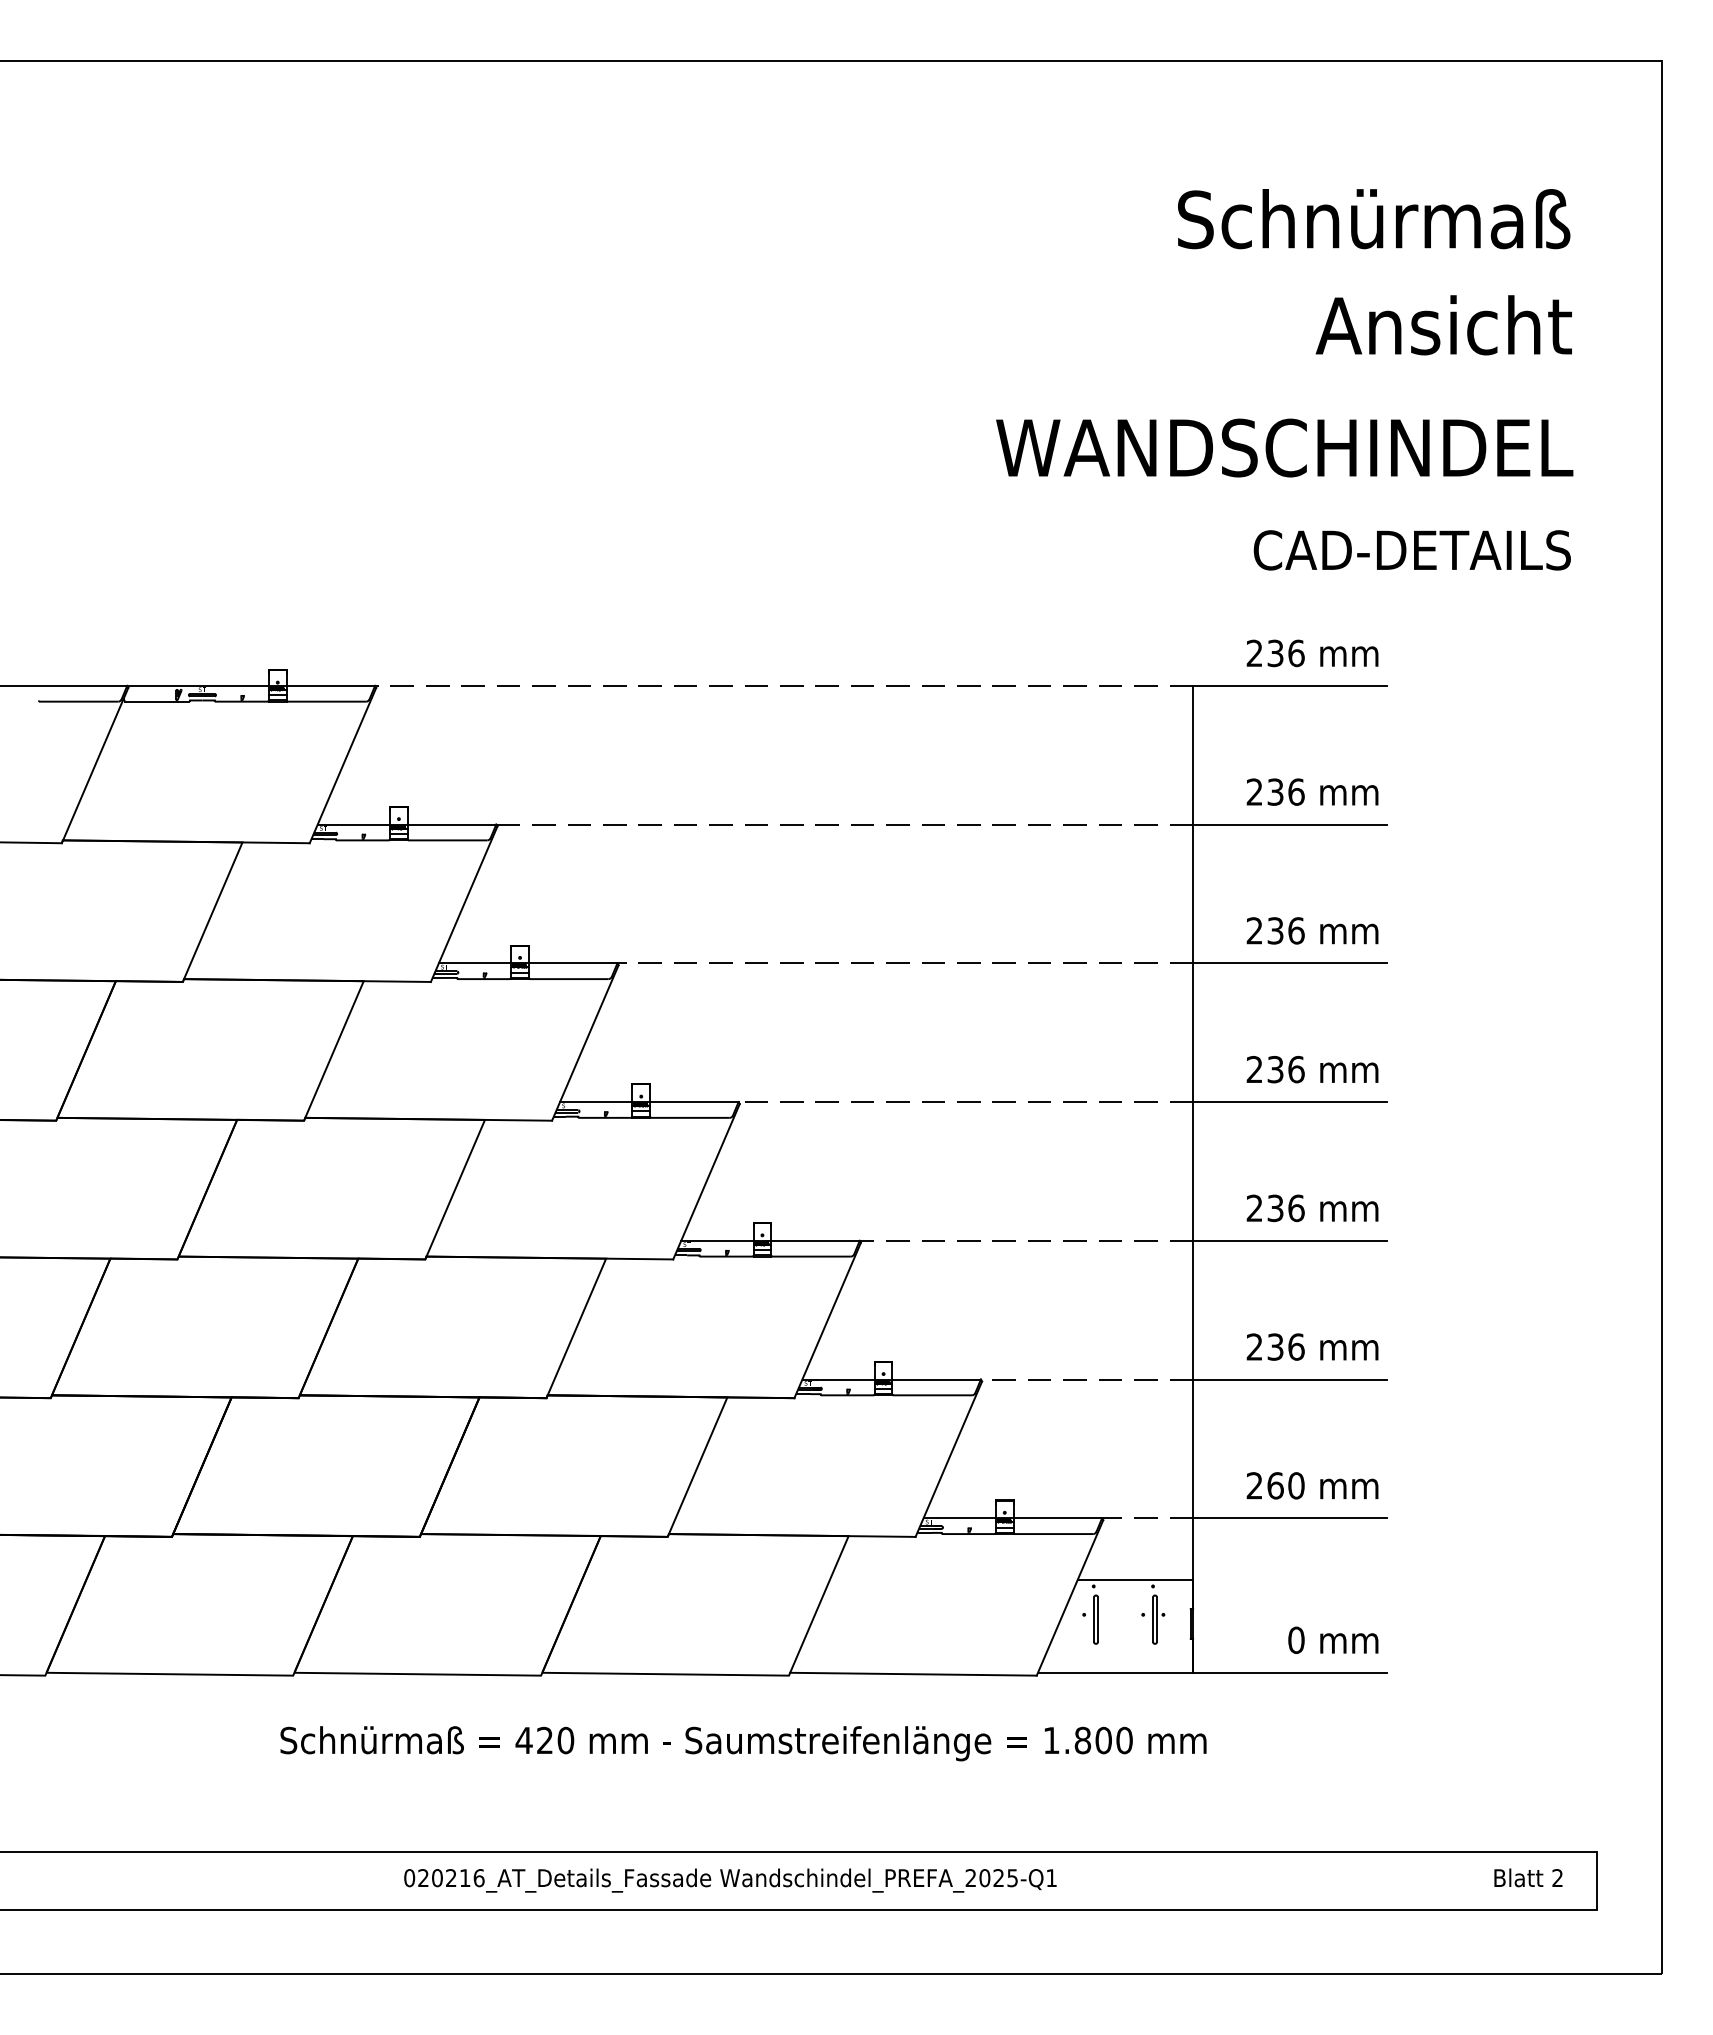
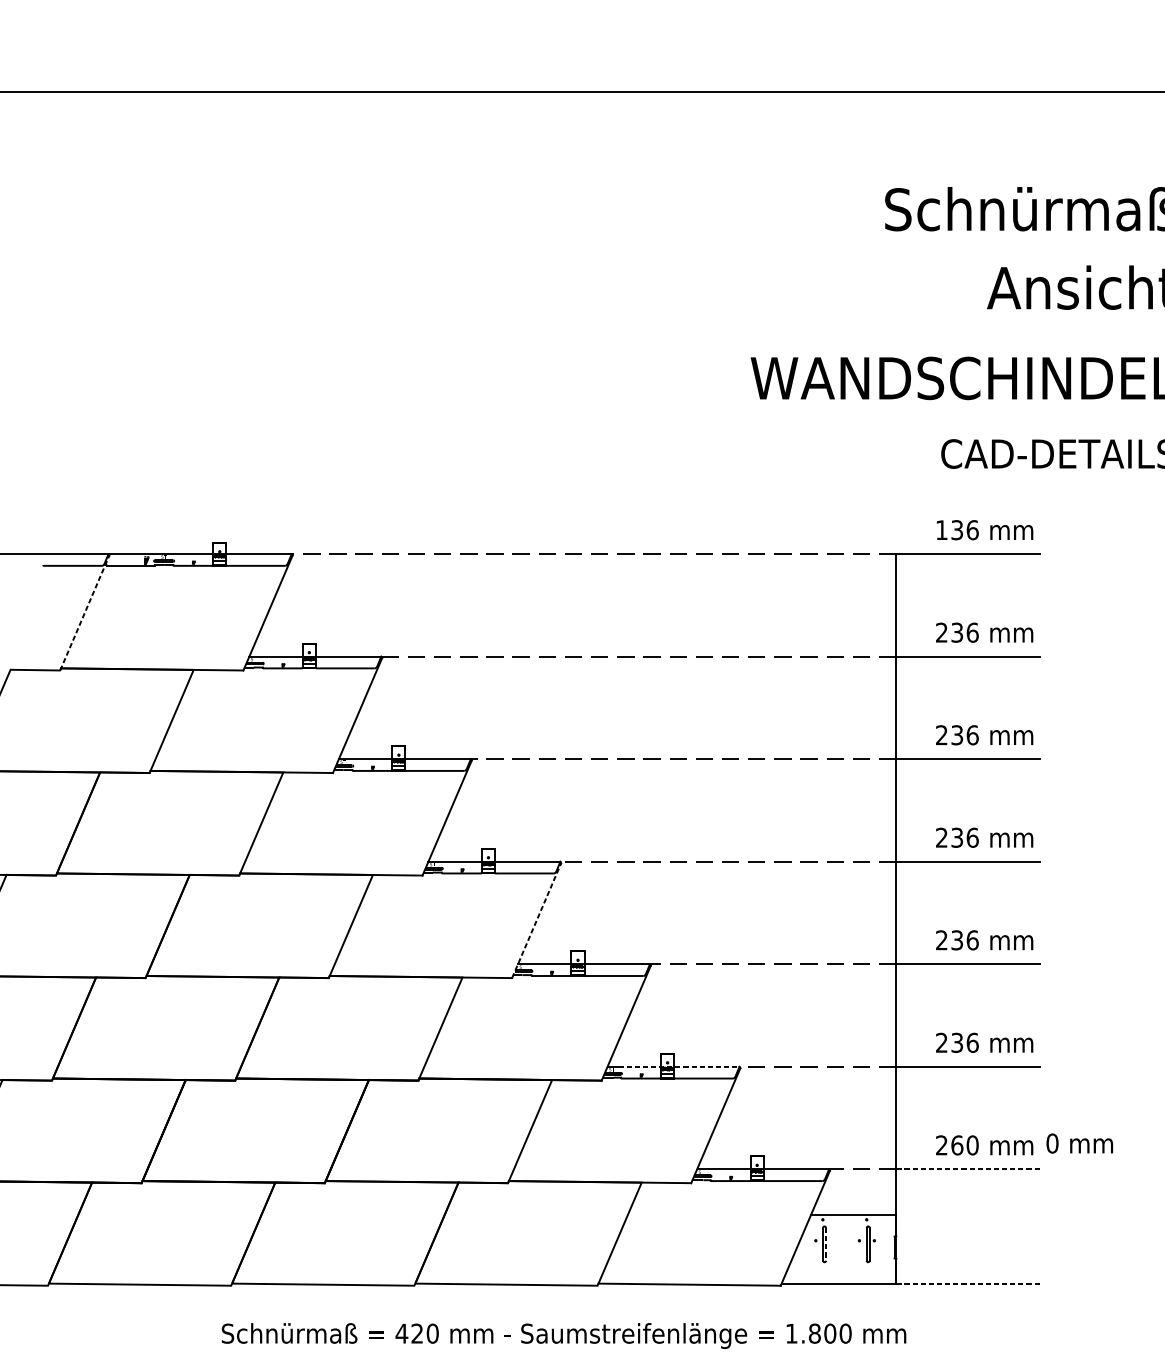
text: (1254, 652) -> (941, 529), 236 -> 136
line: (95, 765) -> (85, 613), solid -> dashed
line: (706, 1181) -> (536, 920), solid -> dashed
line: (898, 1379) -> (678, 1066), solid -> dashed
line: (1290, 1518) -> (968, 1169), solid -> dashed
line: (1098, 1620) -> (826, 1244), solid -> dashed
text: (1333, 1639) -> (1079, 1142), moved
line: (1290, 1672) -> (968, 1283), solid -> dashed

